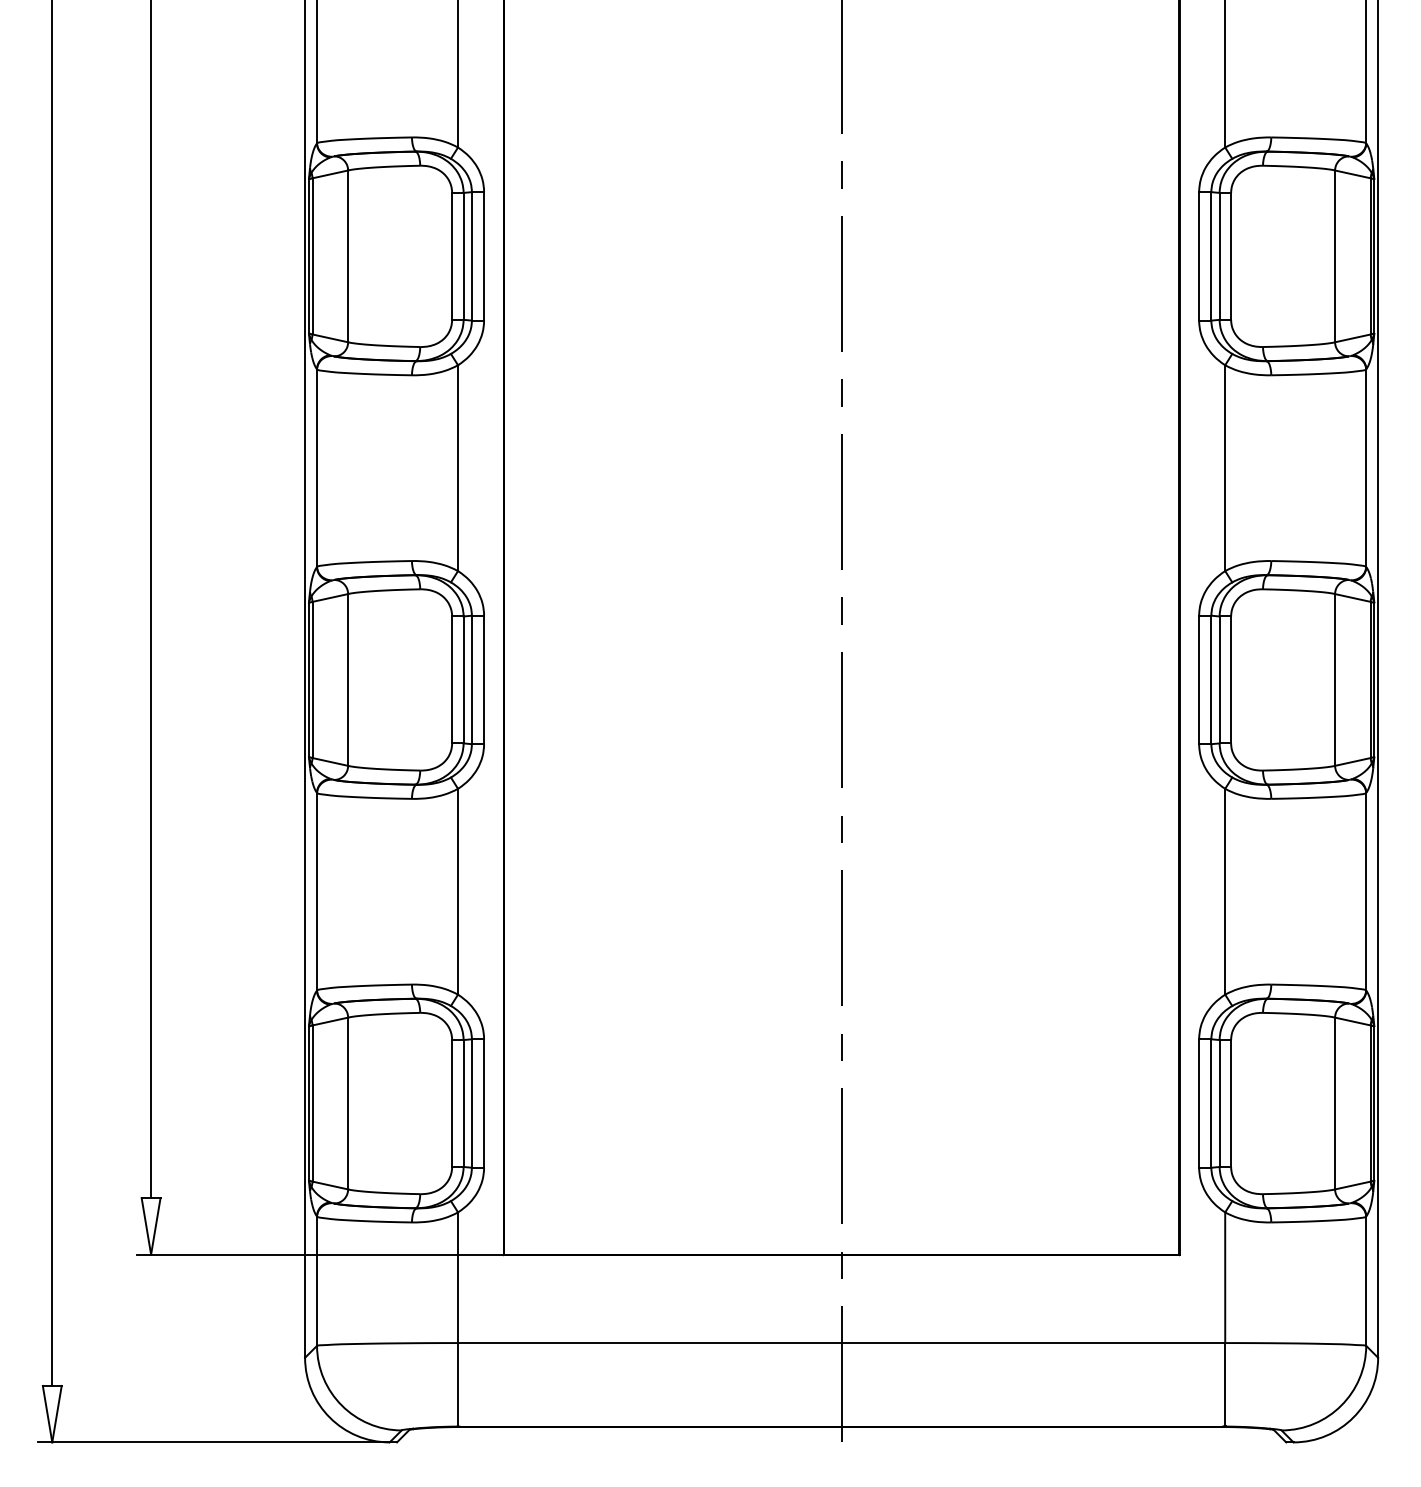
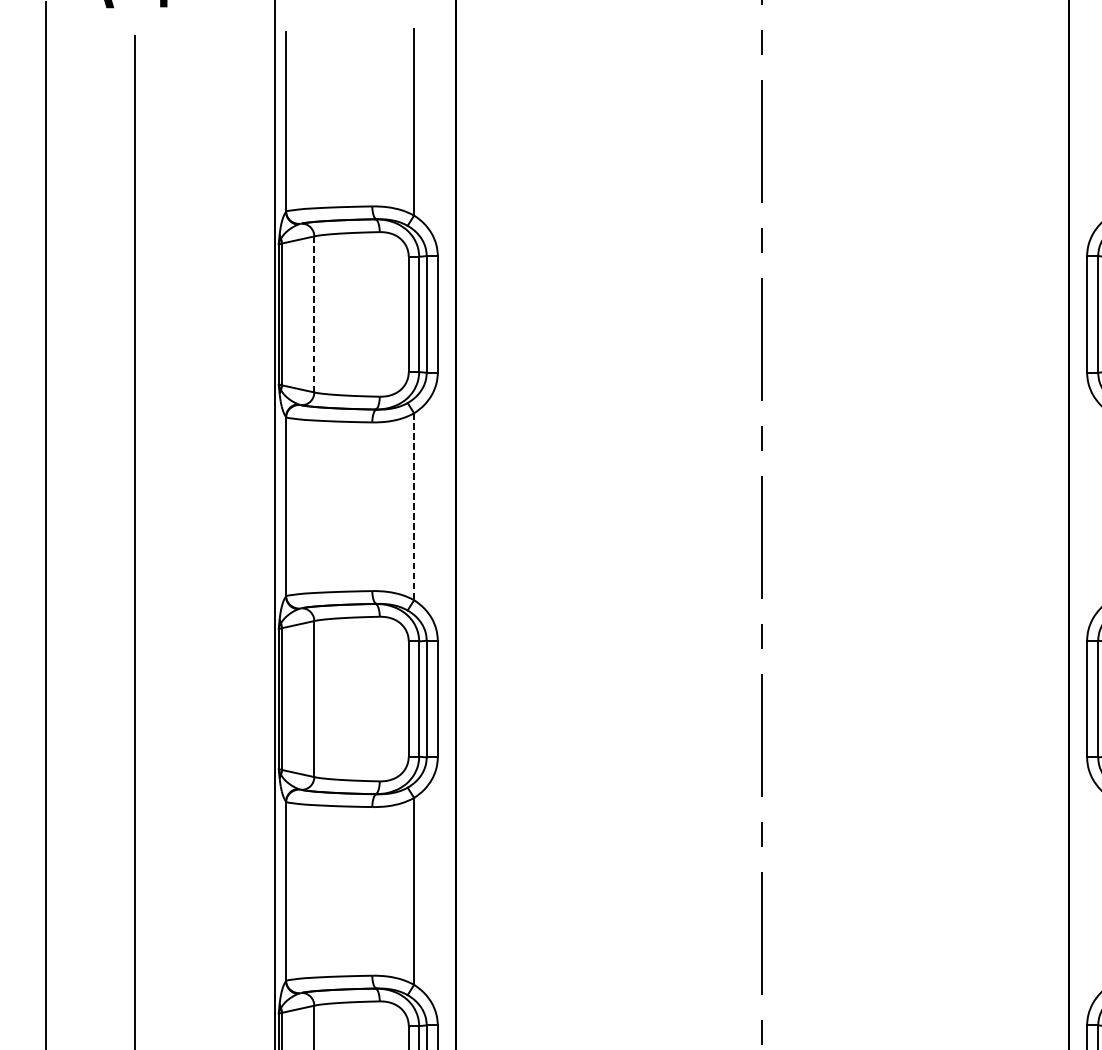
line: (348, 256) -> (314, 314), solid -> dashed
line: (458, 468) -> (414, 507), solid -> dashed

